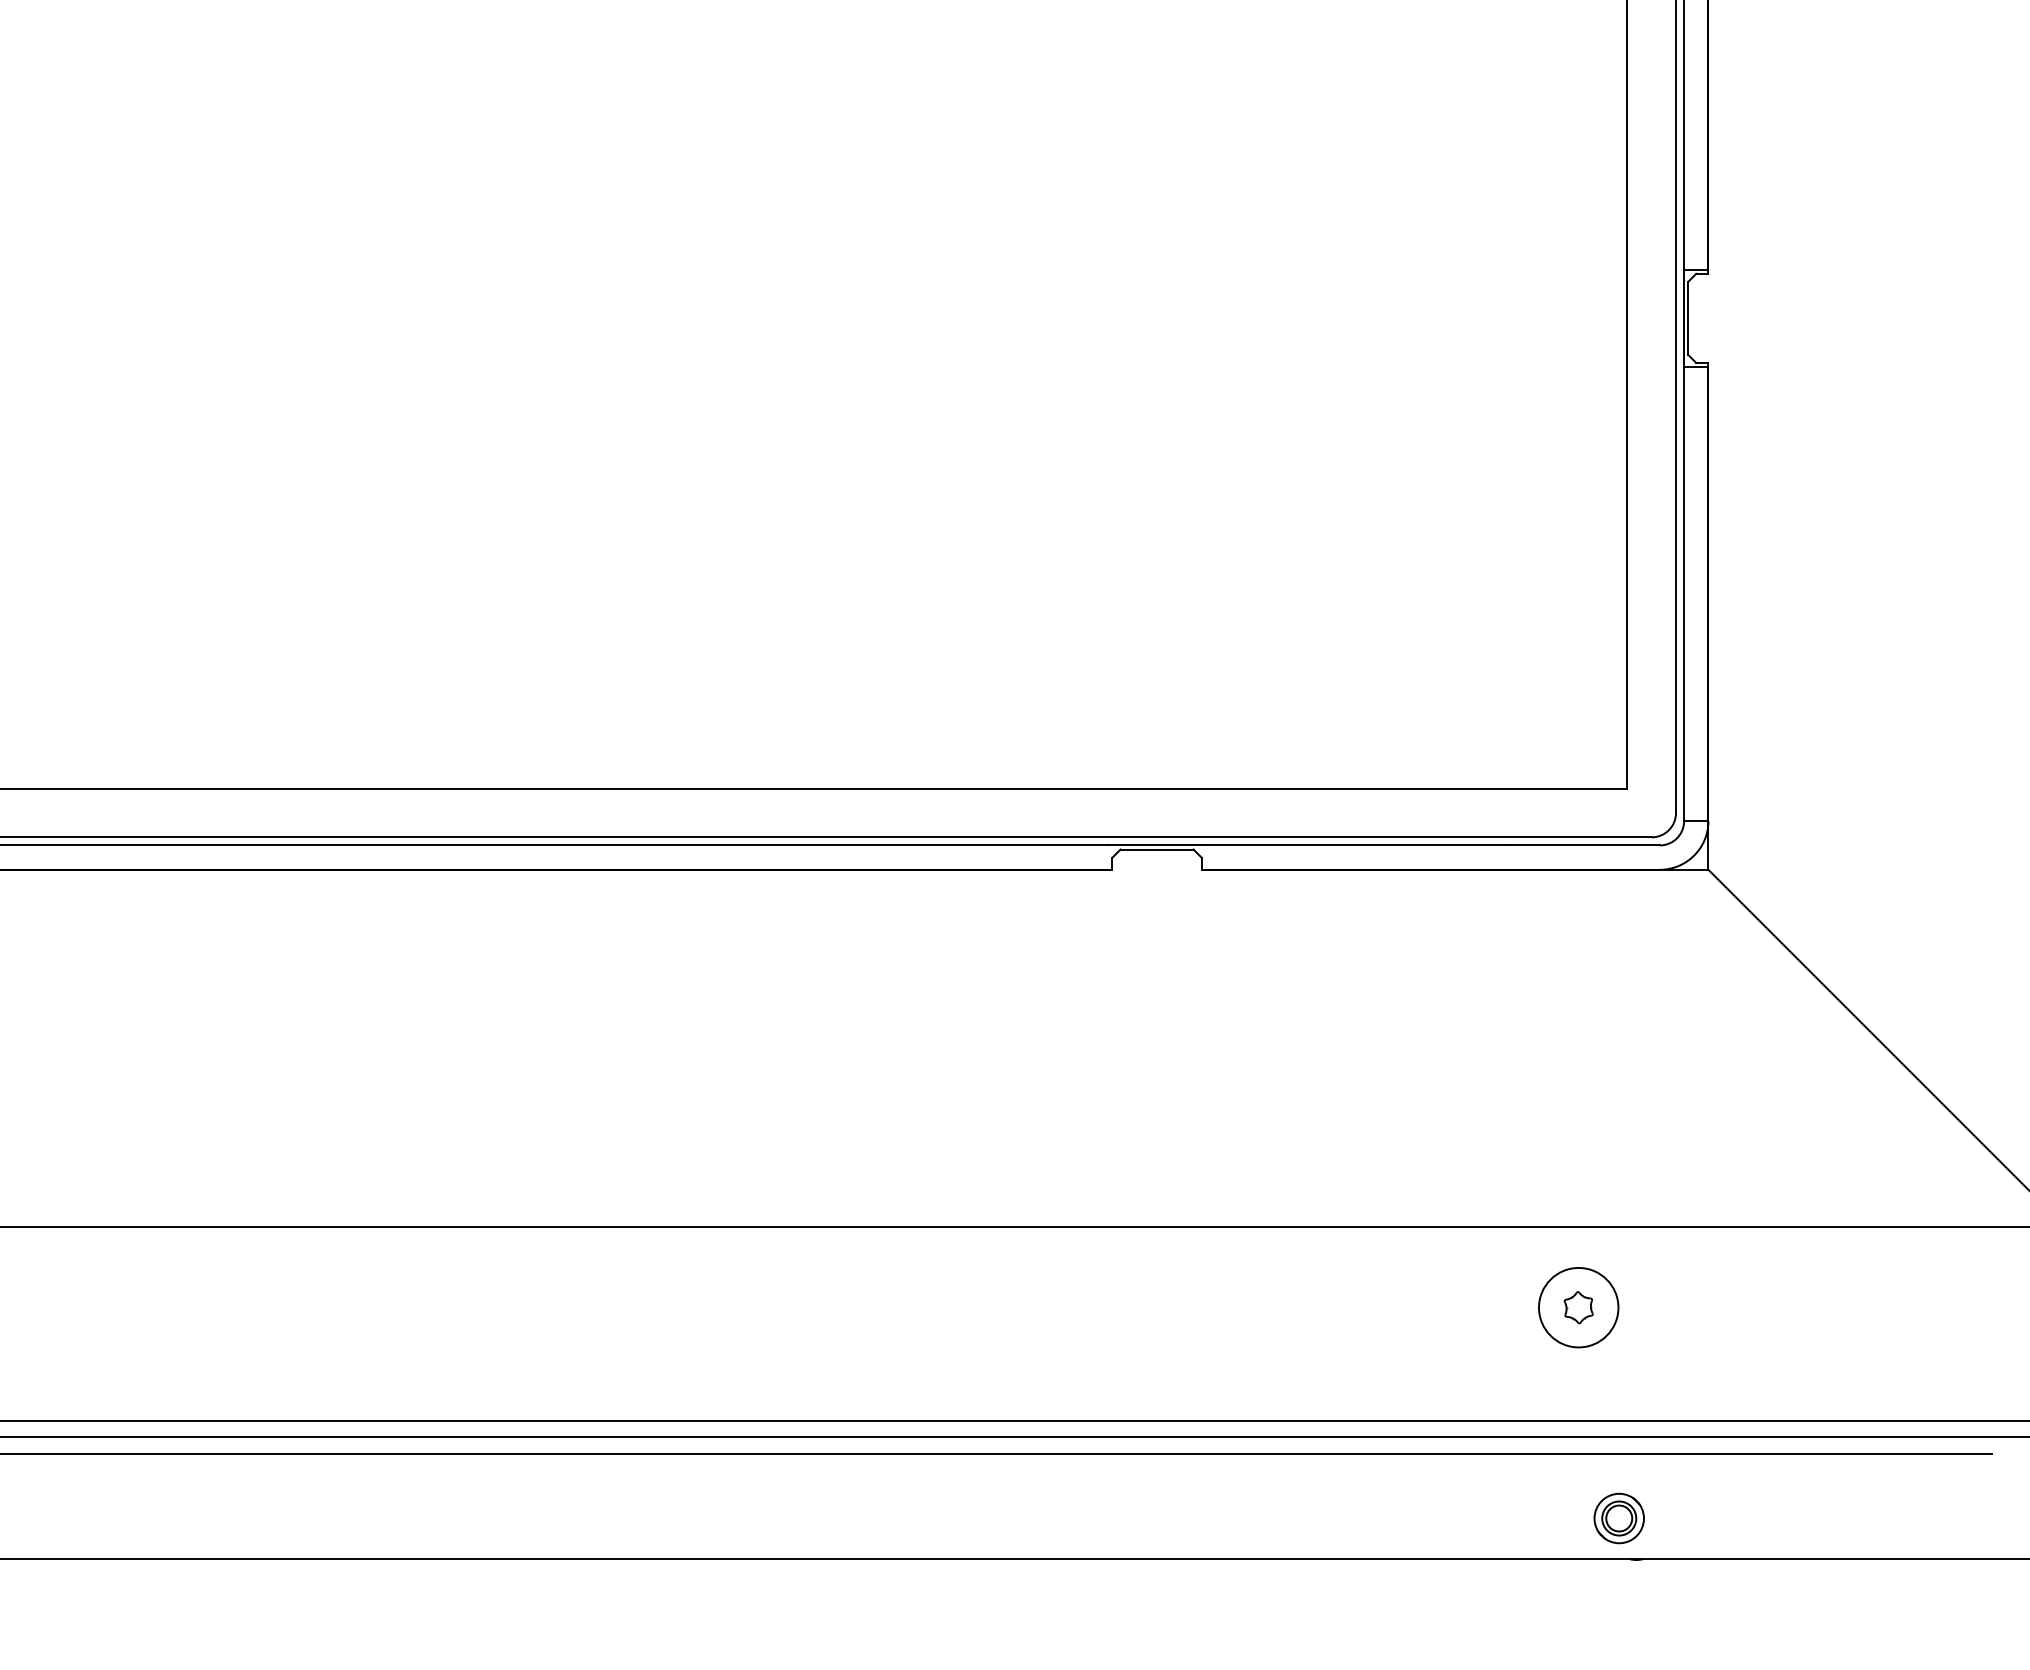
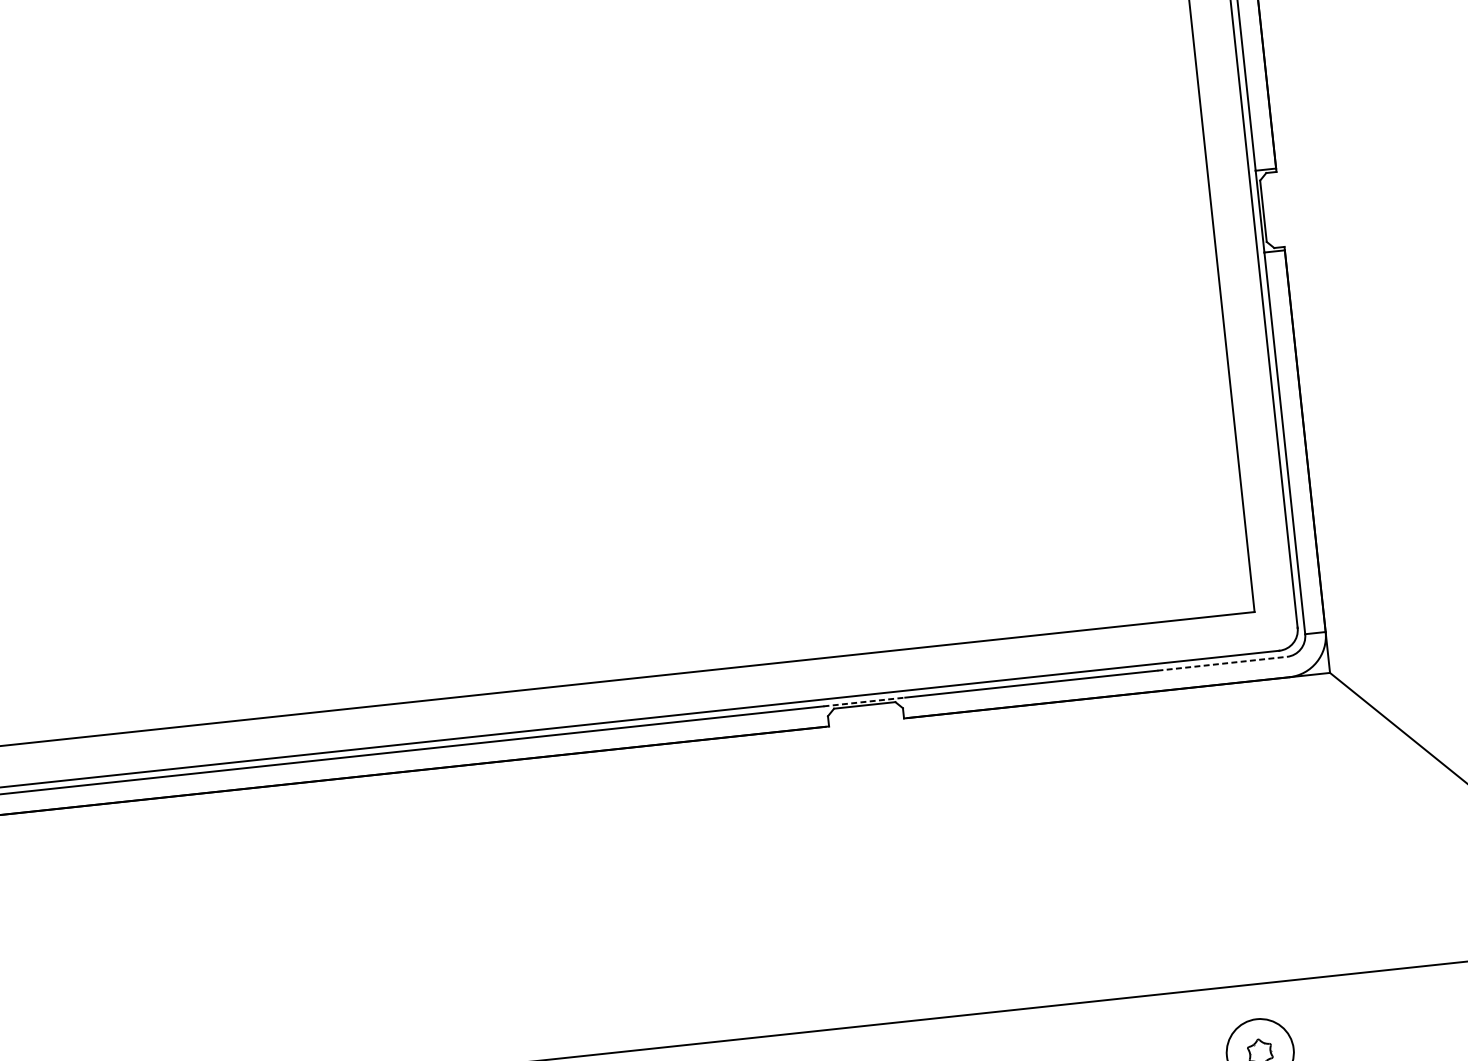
line: (1157, 845) -> (864, 701), solid -> dashed
line: (1583, 845) -> (1222, 663), solid -> dashed

